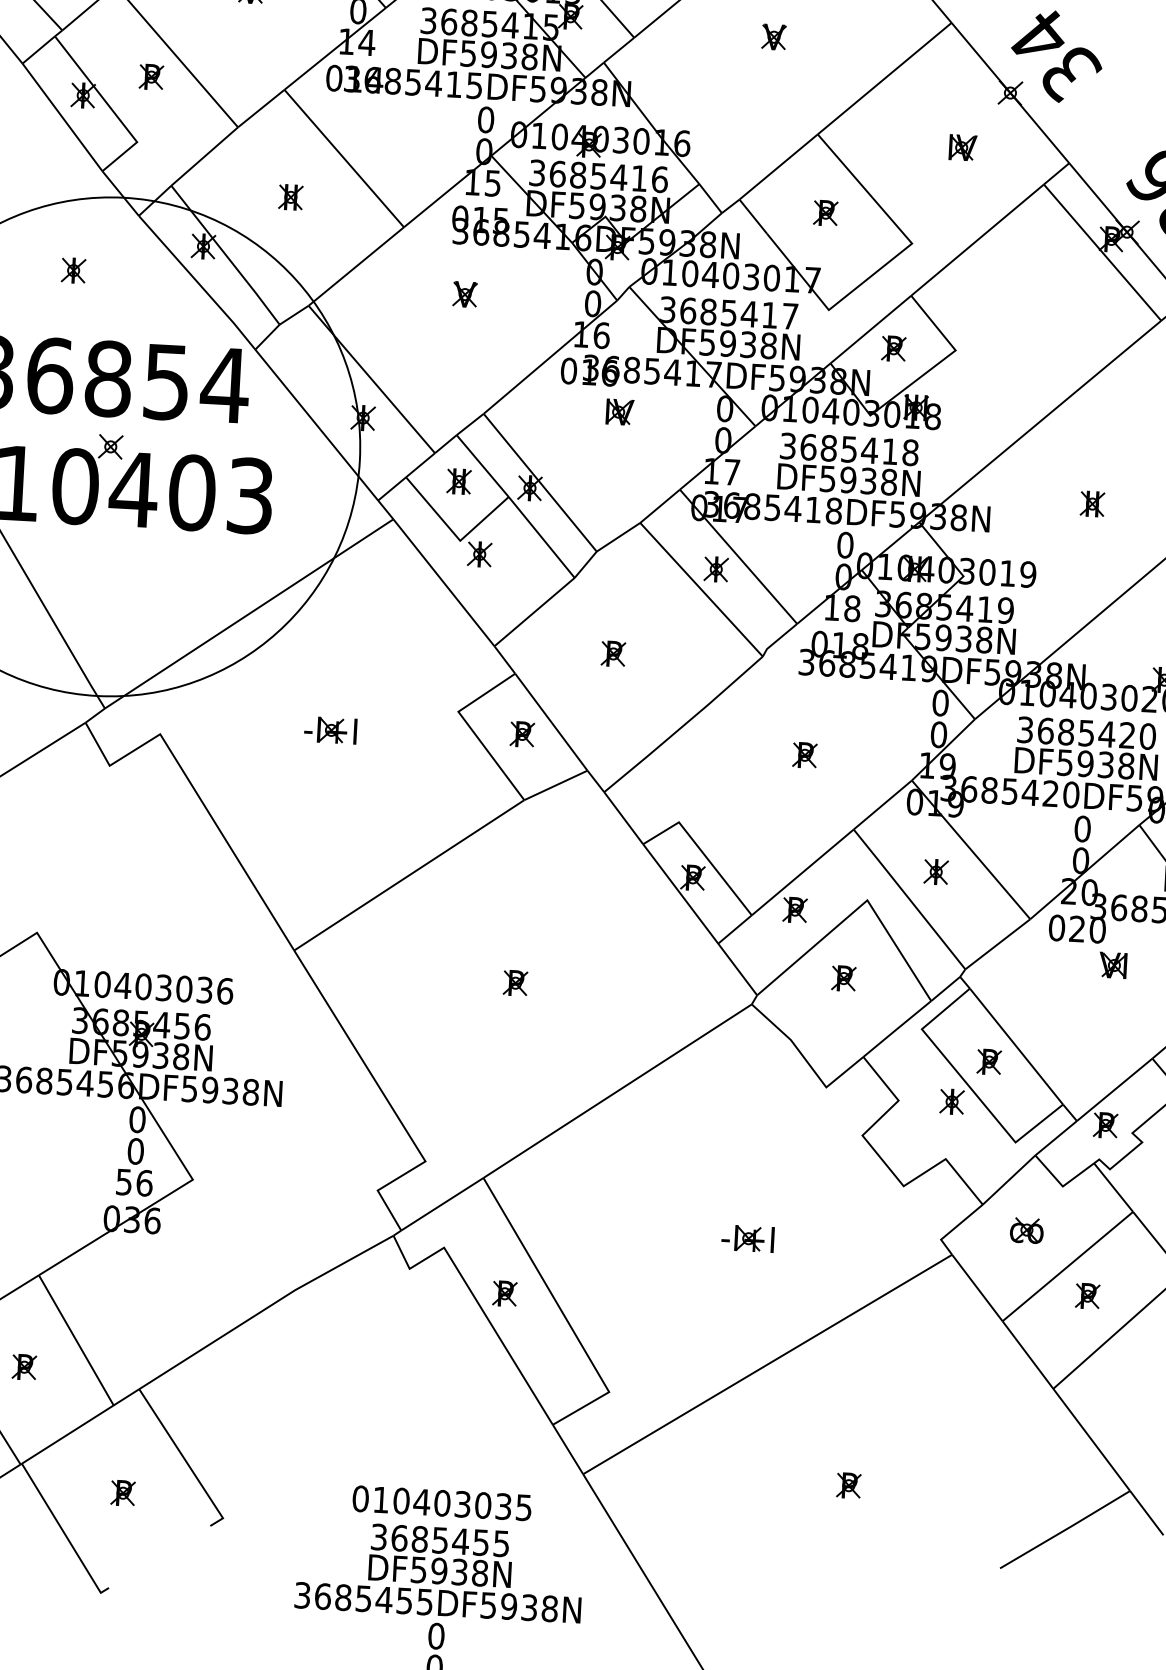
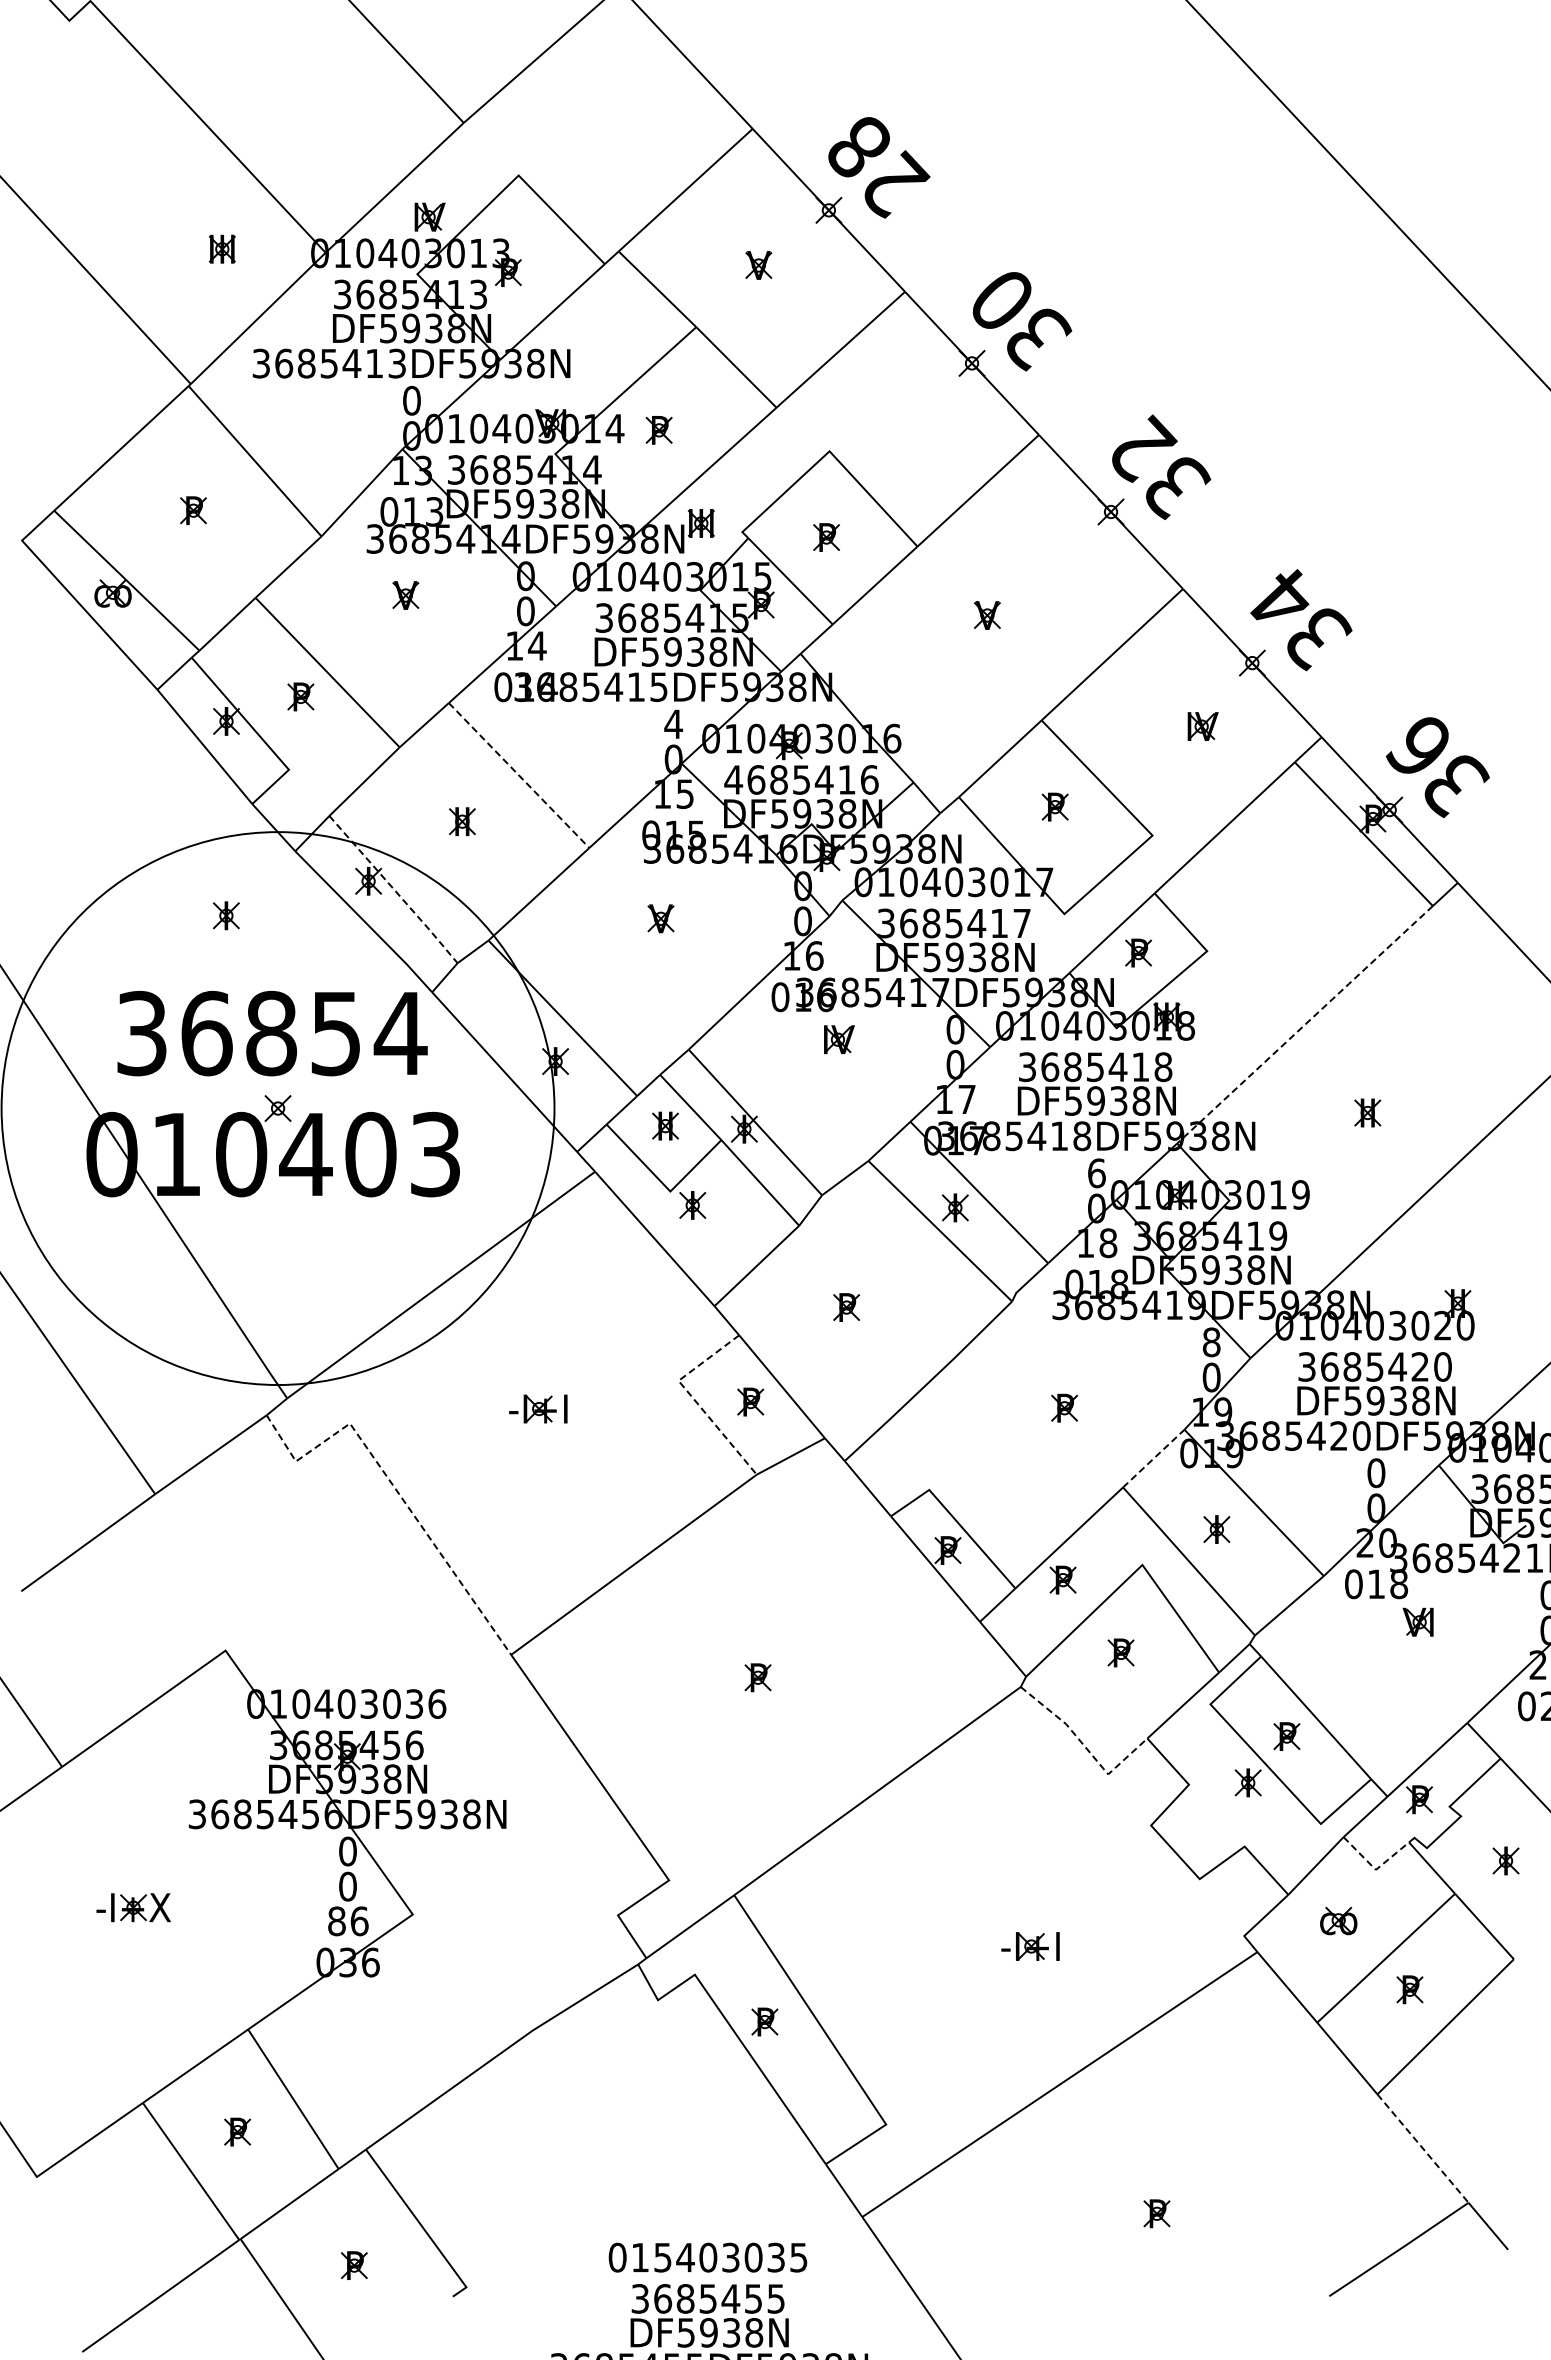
text: (485, 120) -> (673, 724), 0 -> 4
line: (344, 158) -> (519, 775), solid -> dashed
text: (537, 172) -> (733, 779), 3685416 -> 4685416
line: (226, 256) -> (394, 890), solid -> dashed
line: (1039, 422) -> (1304, 1025), solid -> dashed
text: (845, 544) -> (1096, 1172), 0 -> 6
text: (940, 703) -> (1211, 1342), 0 -> 8
line: (470, 728) -> (693, 1398), solid -> dashed
line: (198, 795) -> (395, 1489), solid -> dashed
line: (883, 804) -> (1154, 1458), solid -> dashed
text: (1087, 928) -> (1387, 1583), 020 -> 018
line: (807, 1062) -> (1085, 1747), solid -> dashed
text: (123, 1182) -> (336, 1921), 56 -> 86
line: (1062, 1186) -> (1375, 1869), solid -> dashed
line: (1092, 1439) -> (1423, 2148), solid -> dashed
text: (401, 1500) -> (662, 2257), 010403035 -> 015403035

